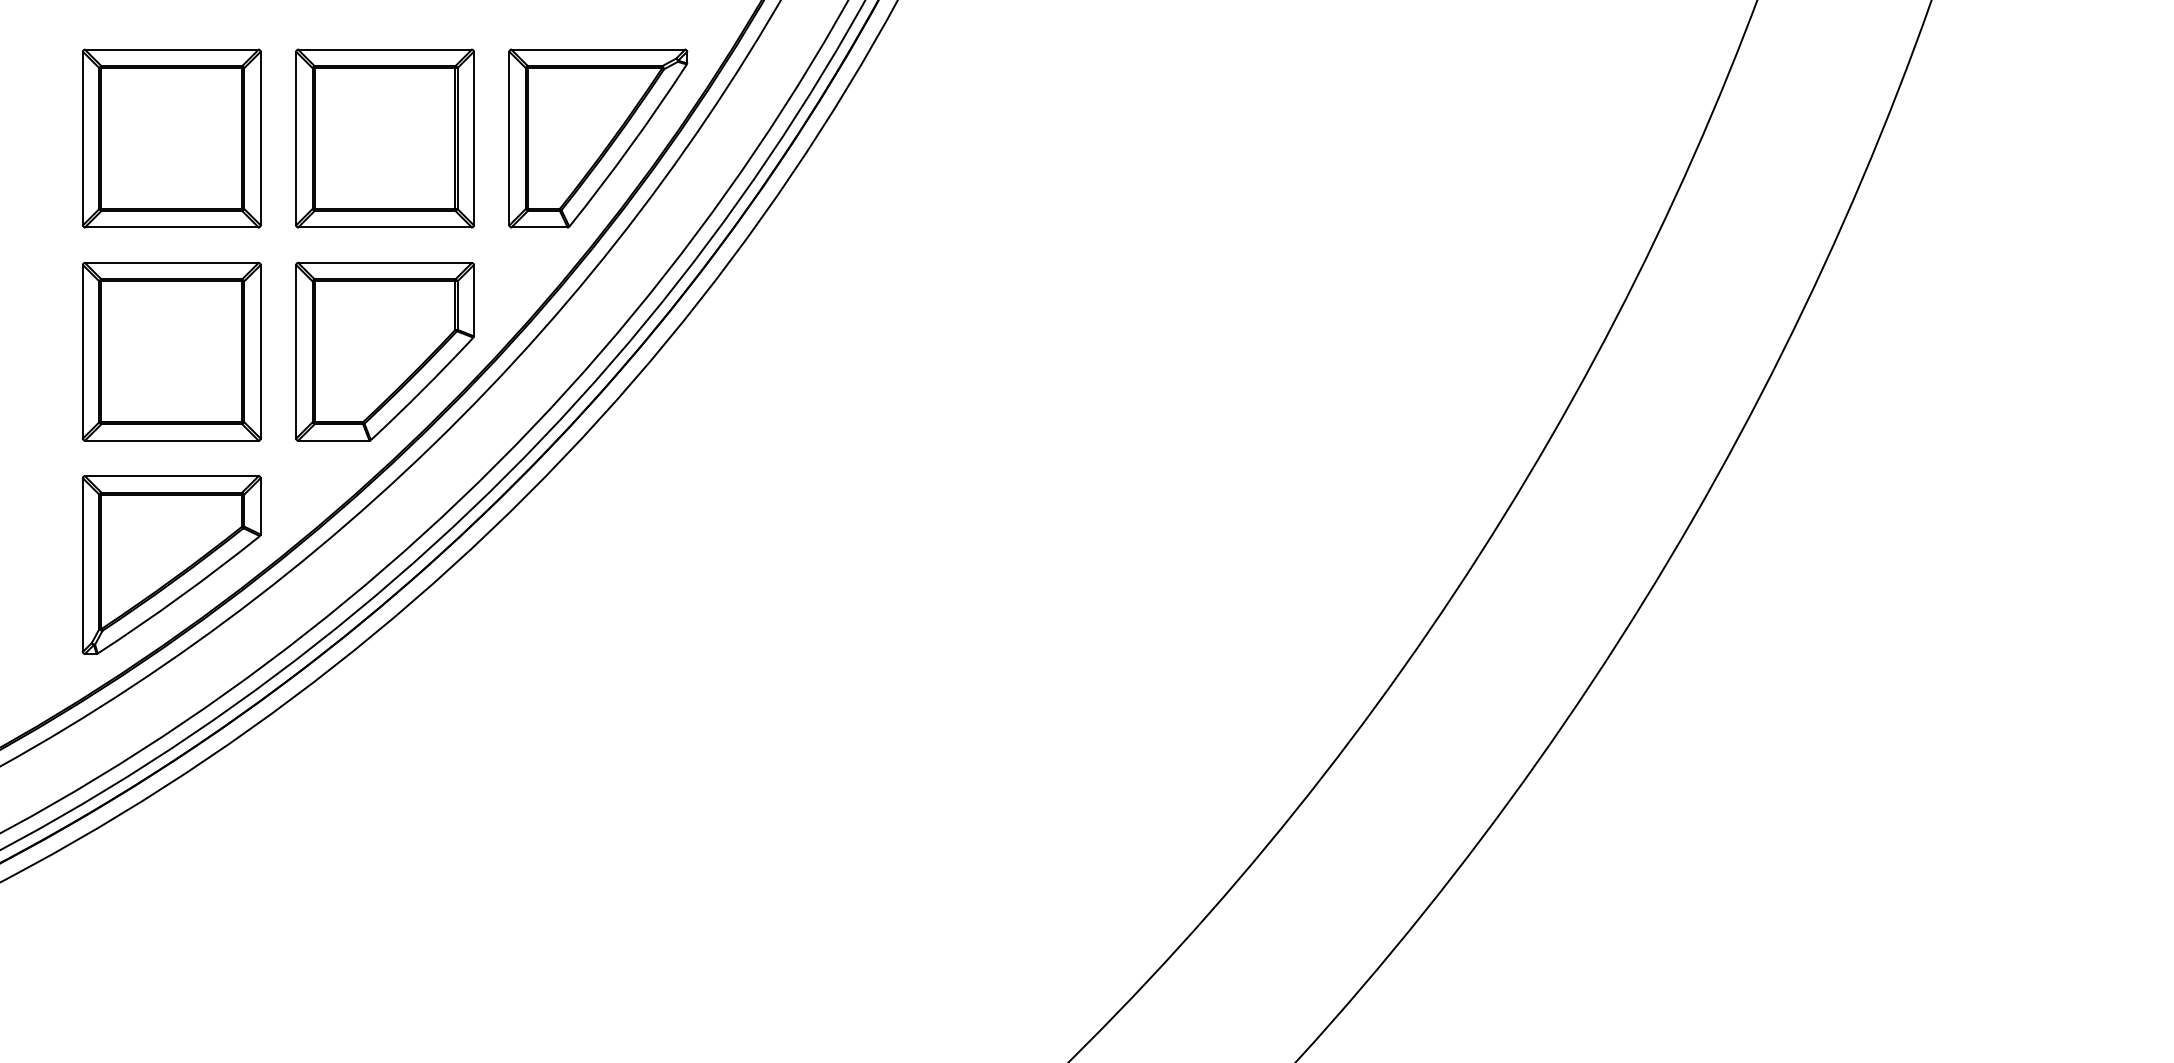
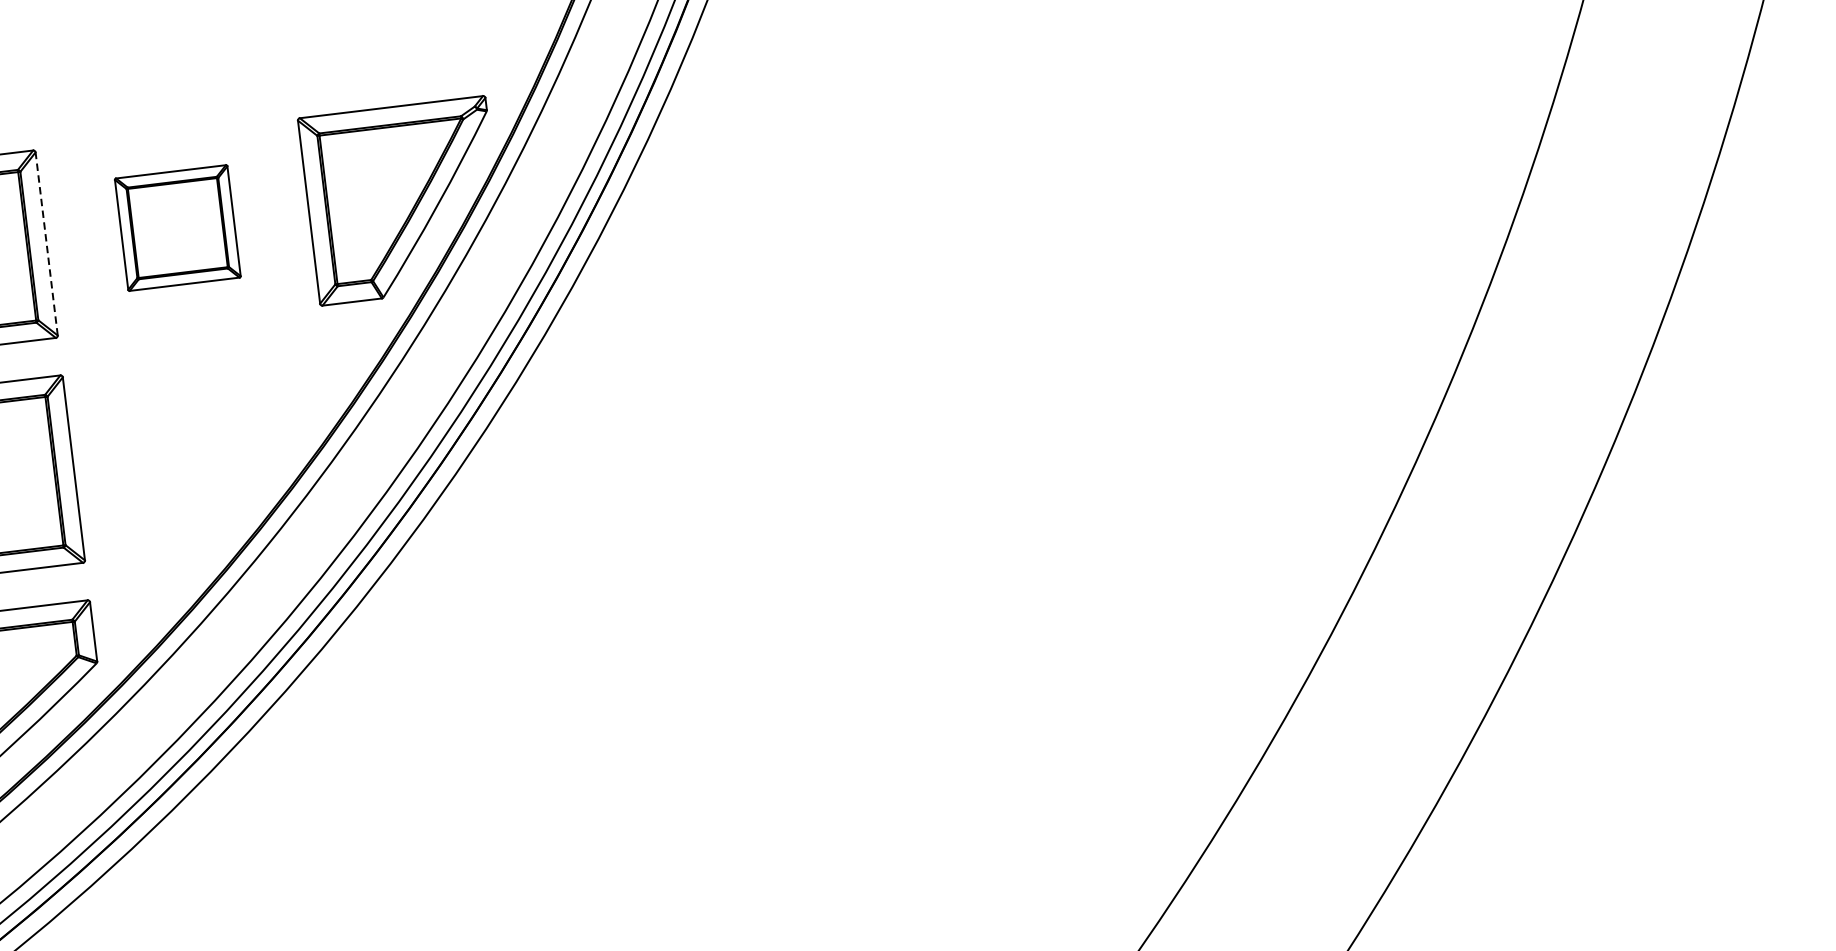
line: (260, 138) -> (46, 243), solid -> dashed
part: (384, 138) -> (177, 228), size x0.6
part: (384, 351) -> (204, 452), removed

